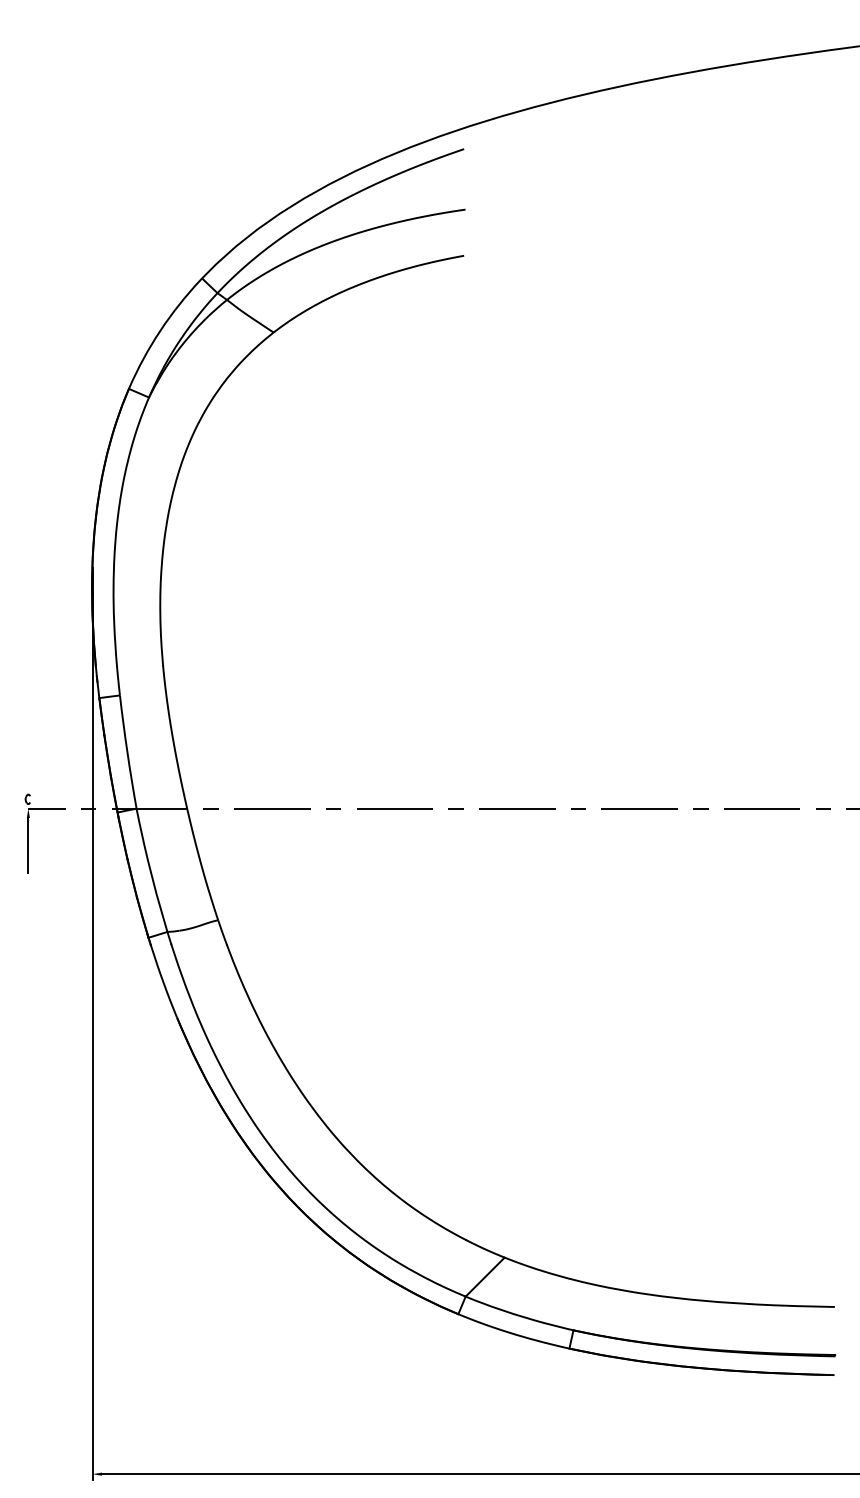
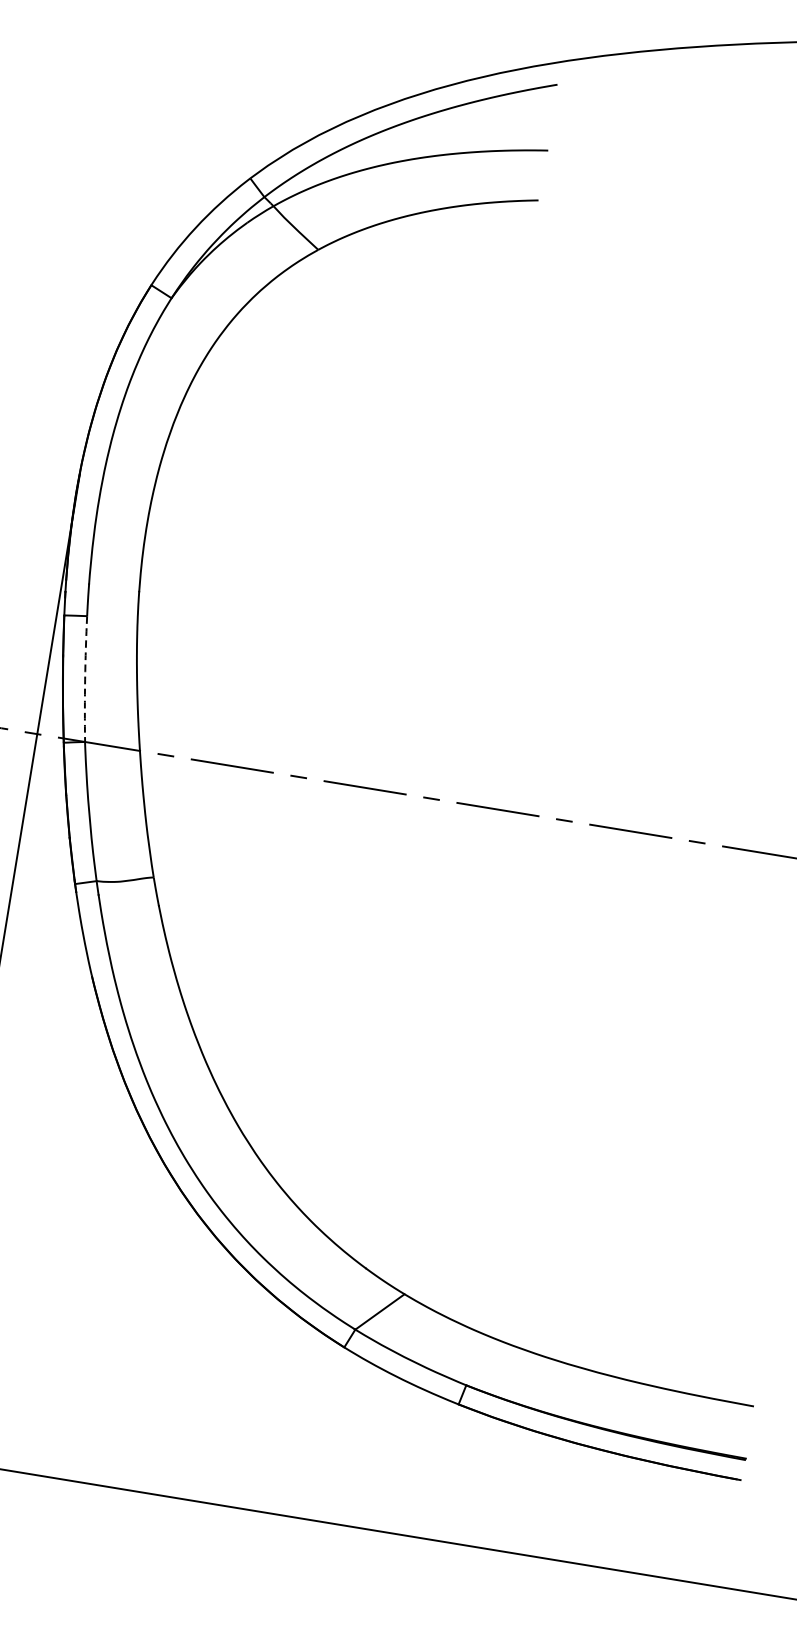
arc: (127, 752) -> (85, 679), solid -> dashed

